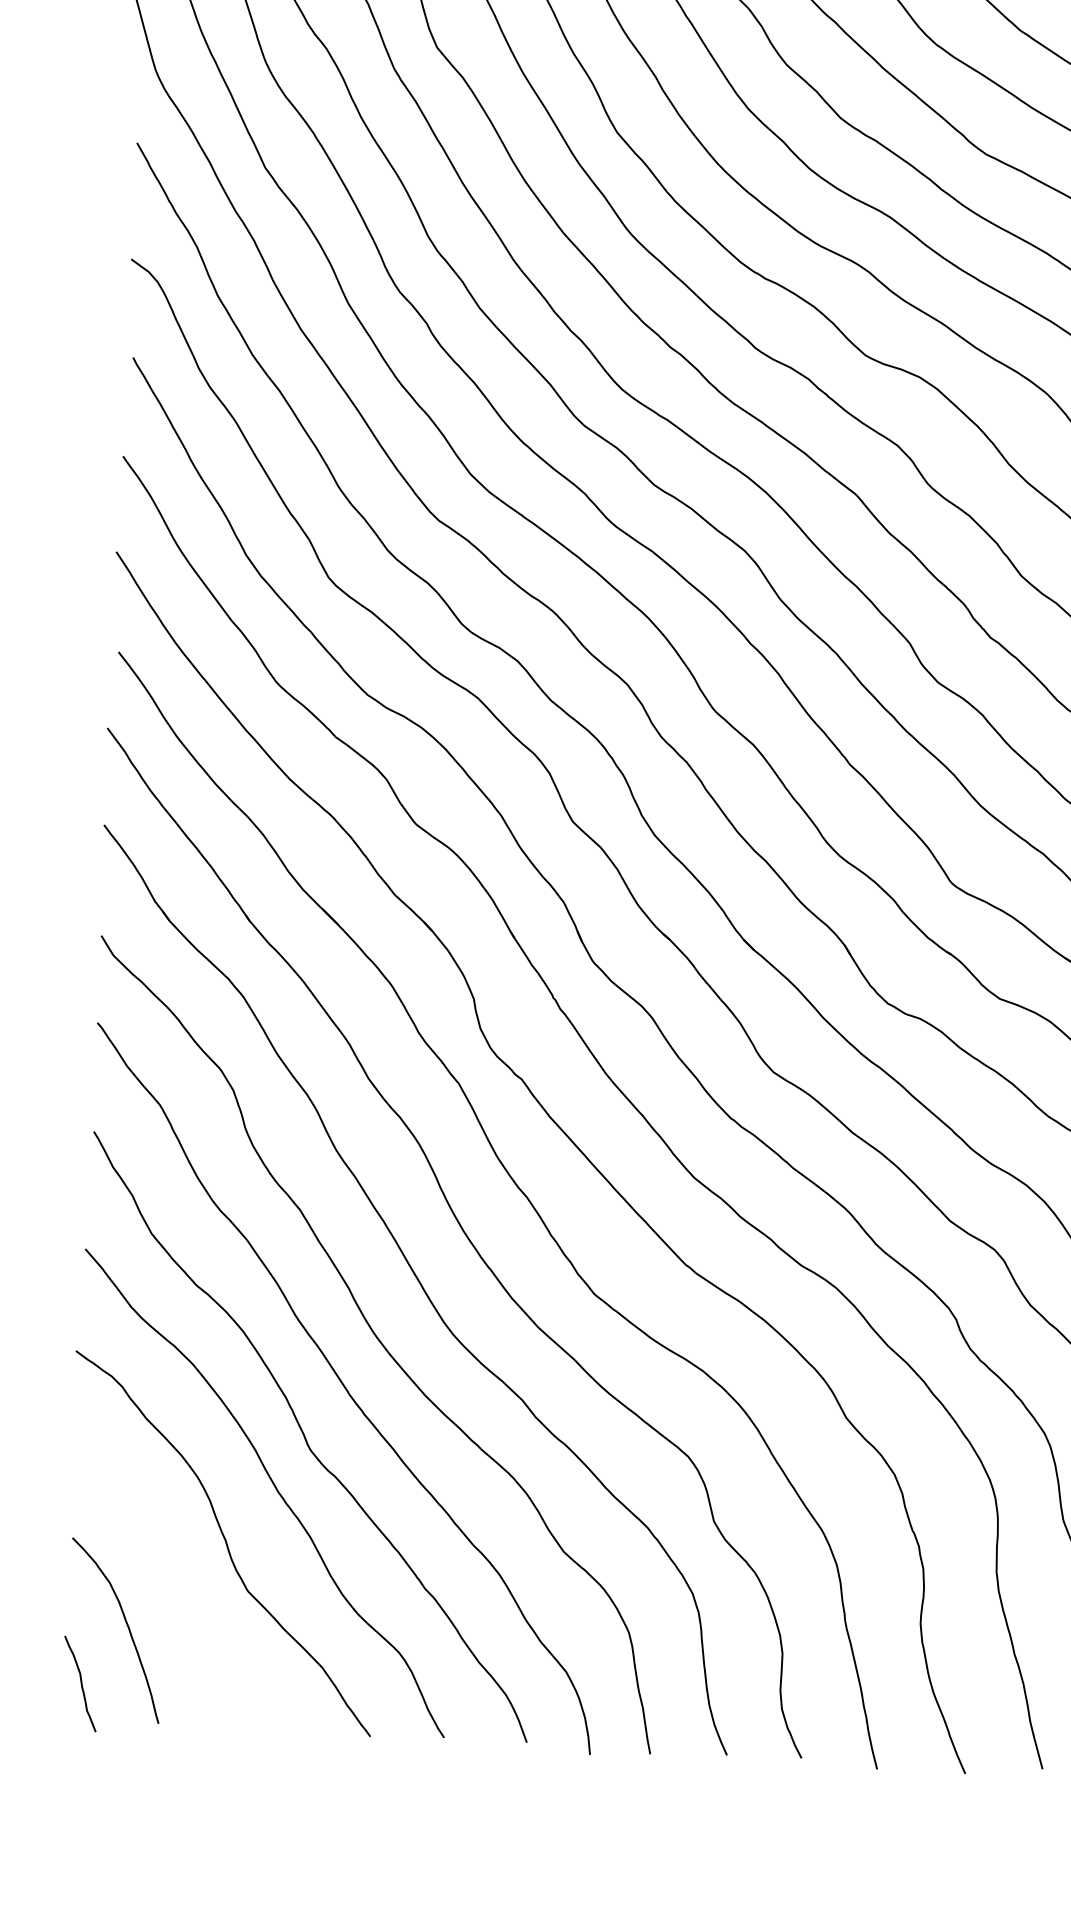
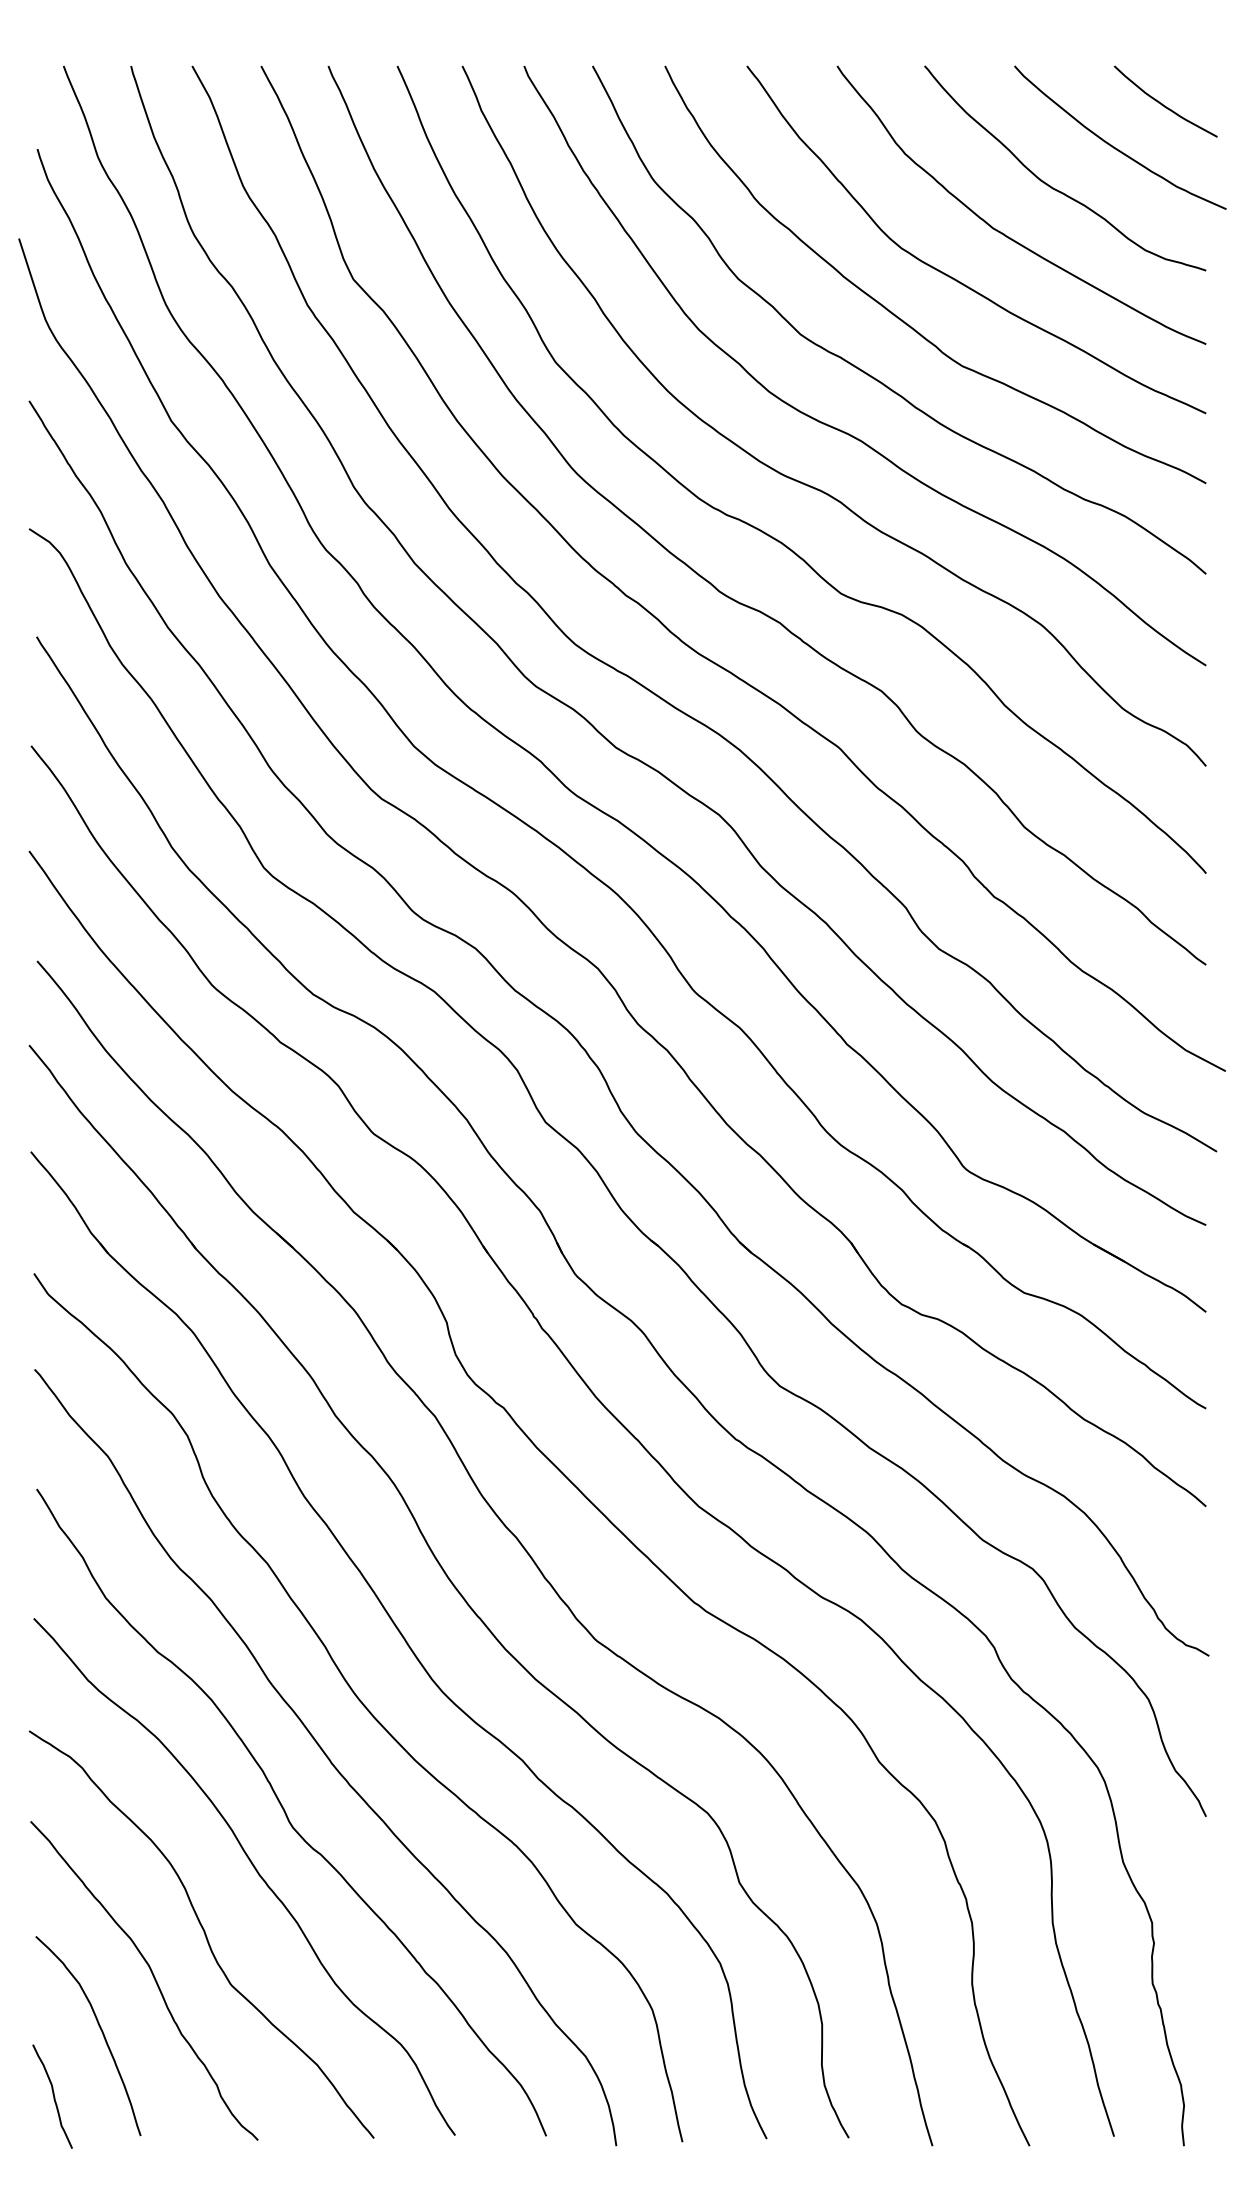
curve: (177, 1581) -> (153, 1978), added

